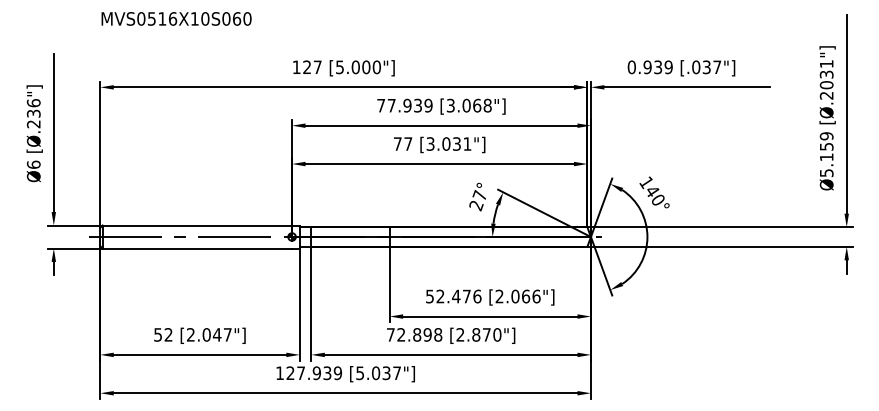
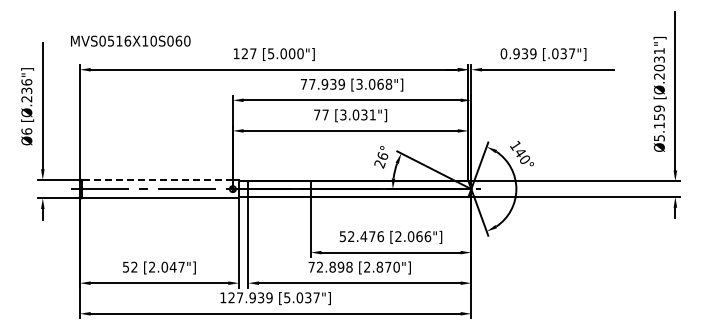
text: (176, 18) -> (130, 40), moved
text: (479, 194) -> (382, 155), 27° -> 26°
line: (197, 224) -> (157, 179), solid -> dashed

